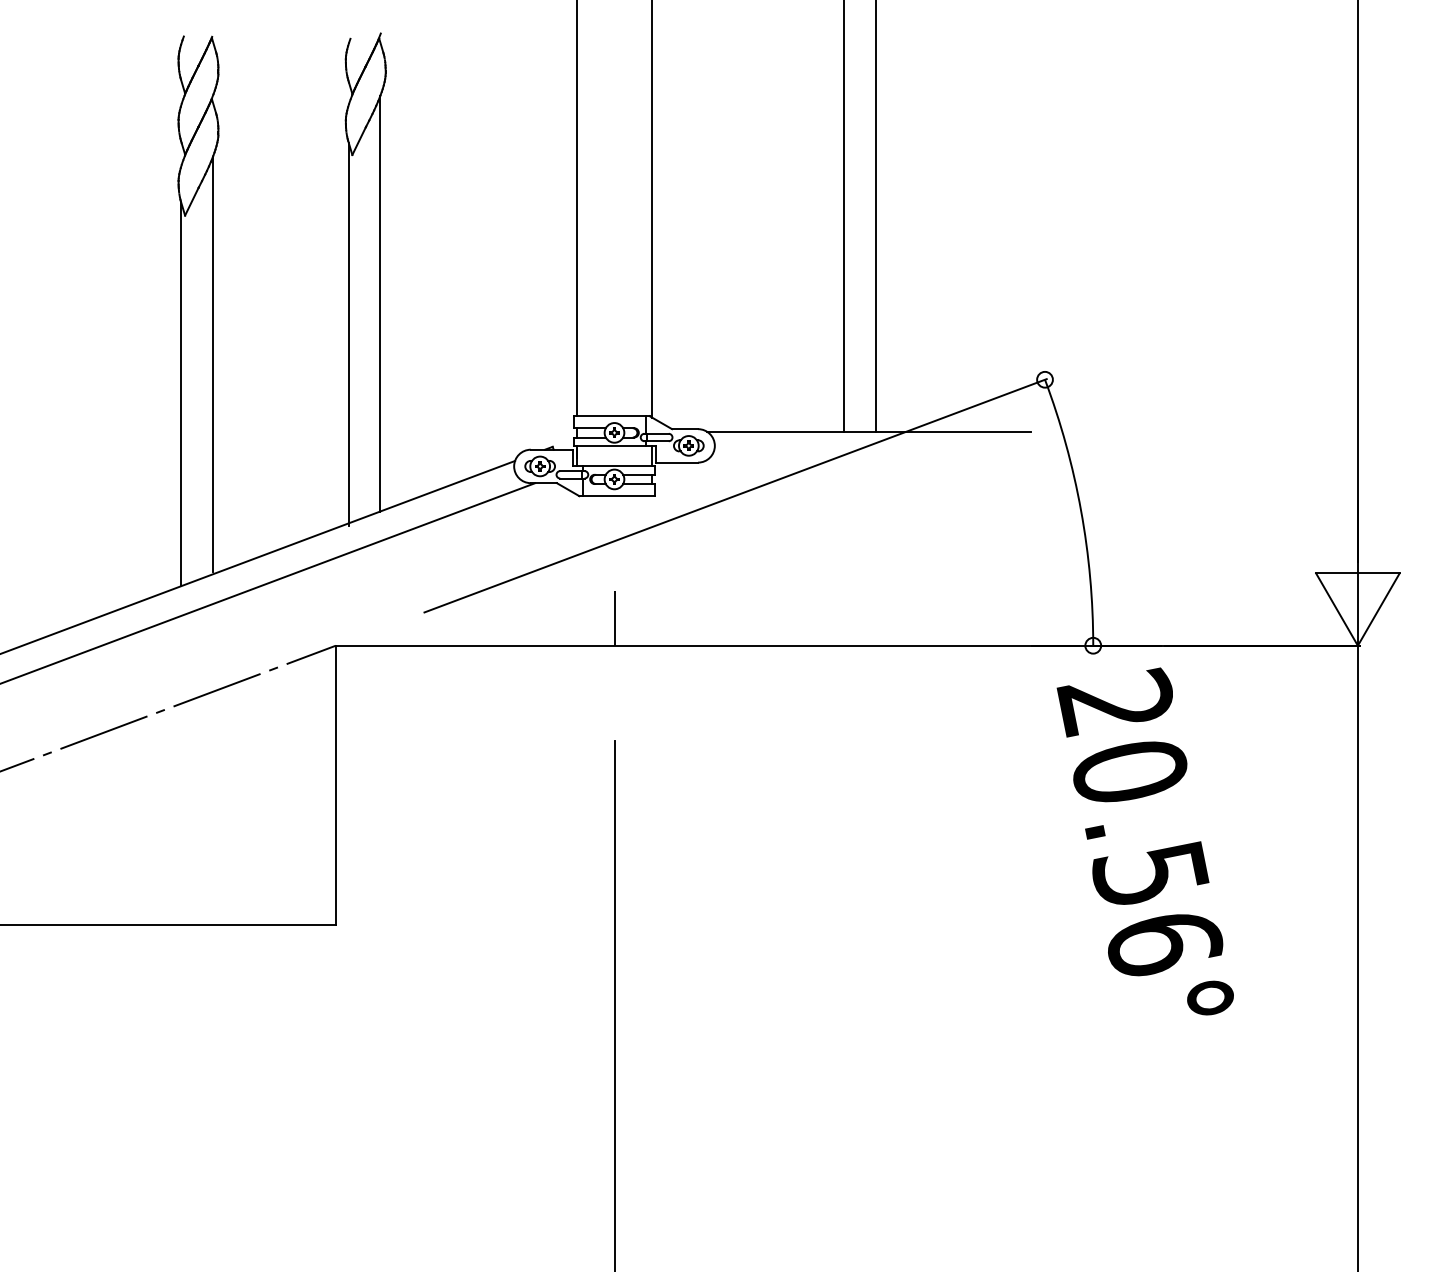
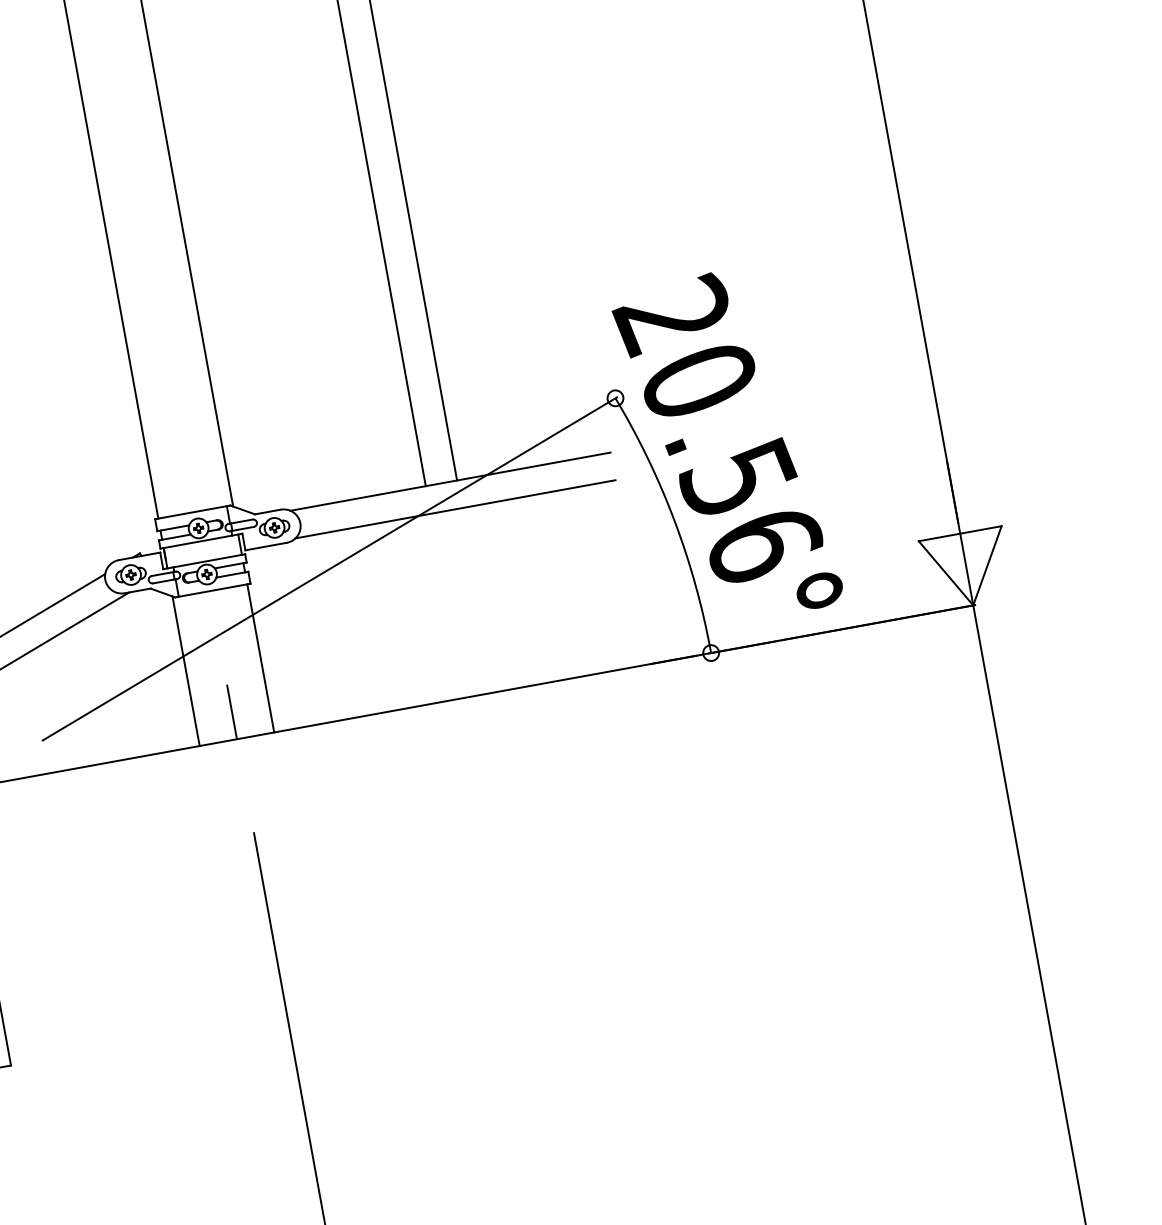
line: (868, 459) -> (455, 509), added
line: (576, 569) -> (185, 670), added
line: (652, 570) -> (261, 657), added
text: (1144, 841) -> (726, 447), moved

